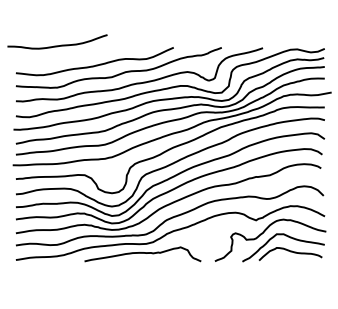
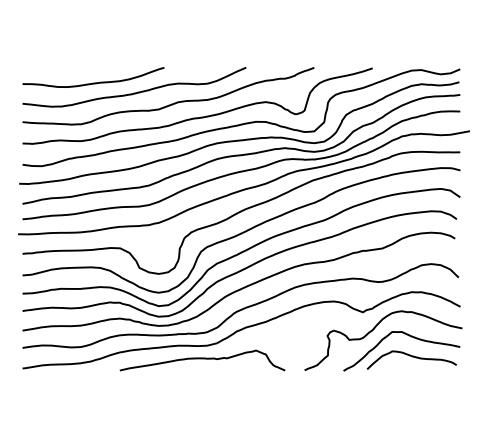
curve: (57, 45) -> (93, 82), moved

